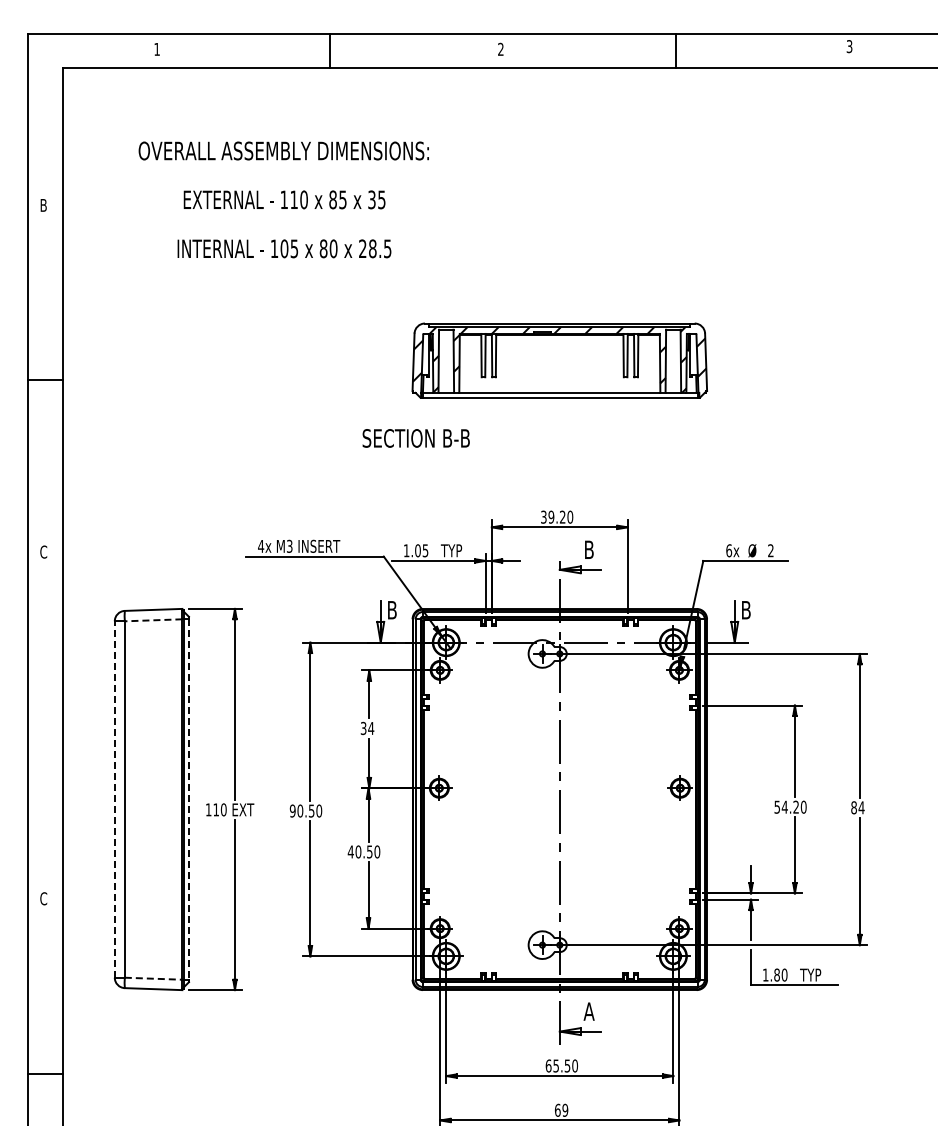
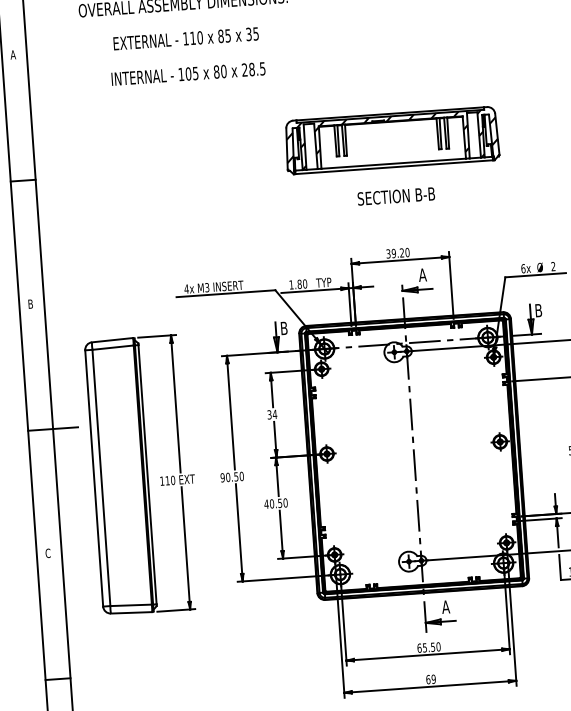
text: (43, 205) -> (13, 54), B -> A
text: (415, 438) -> (395, 196), moved
text: (588, 549) -> (422, 274), B -> A
text: (421, 550) -> (302, 284), 1.05 -> 1.80
text: (43, 551) -> (30, 303), C -> B
line: (153, 620) -> (113, 347), dashed -> solid
line: (62, 727) -> (52, 429), added
line: (114, 799) -> (93, 478), dashed -> solid
line: (188, 800) -> (147, 475), dashed -> solid
line: (153, 978) -> (131, 605), dashed -> solid

